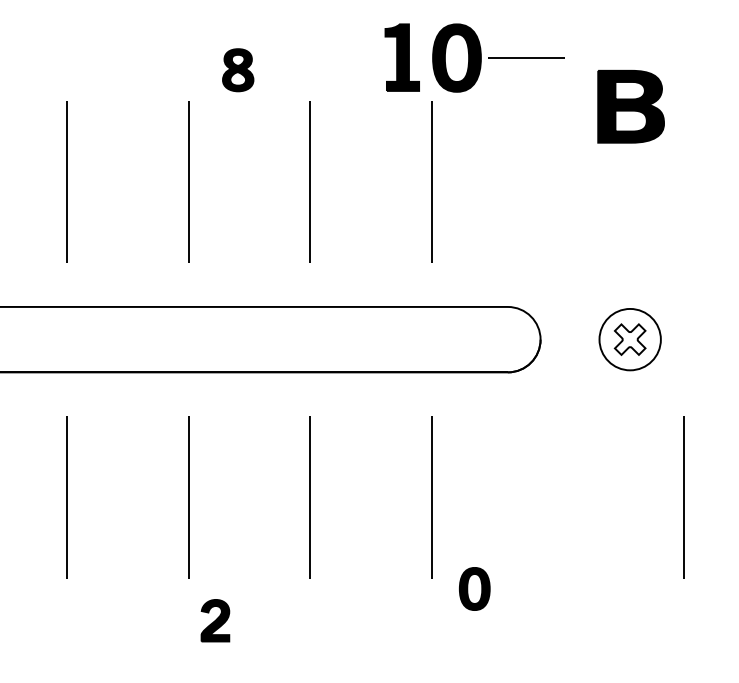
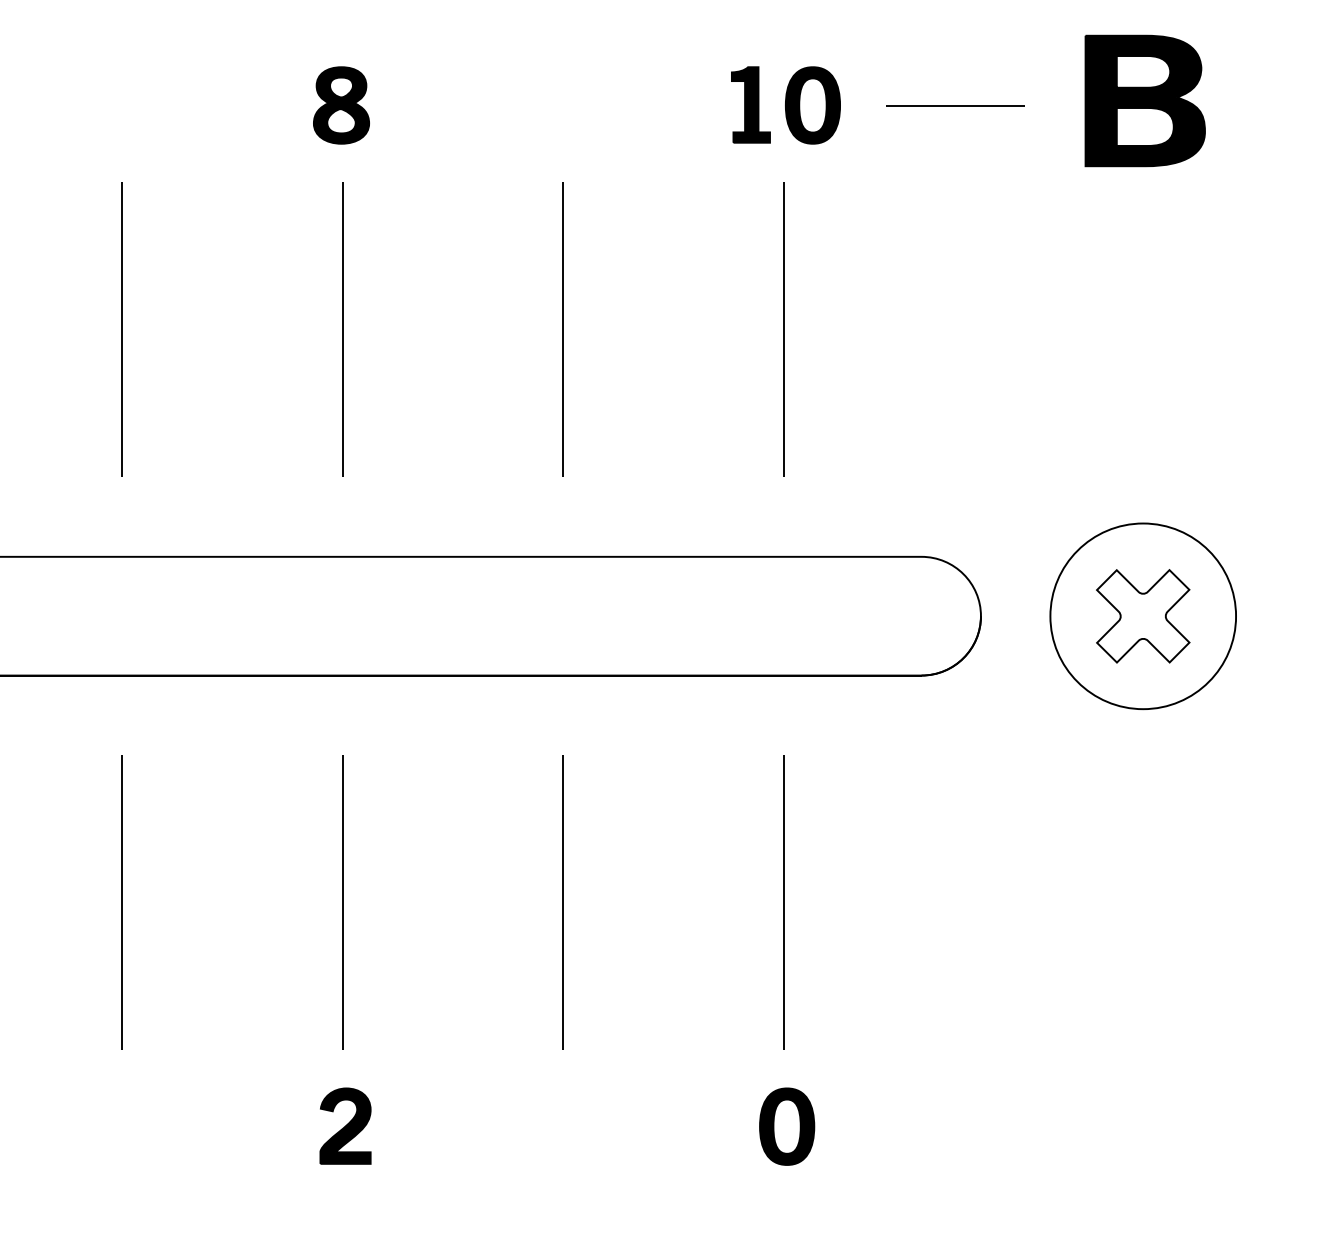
part: (432, 58) -> (784, 105), size x0.62
part: (238, 70) -> (342, 105), moved
part: (630, 106) -> (1144, 100), moved
part: (630, 339) -> (1144, 615), size x1.67
line: (683, 497) -> (1240, 902), removed
part: (474, 588) -> (786, 1125), moved
part: (215, 620) -> (345, 1125), moved

